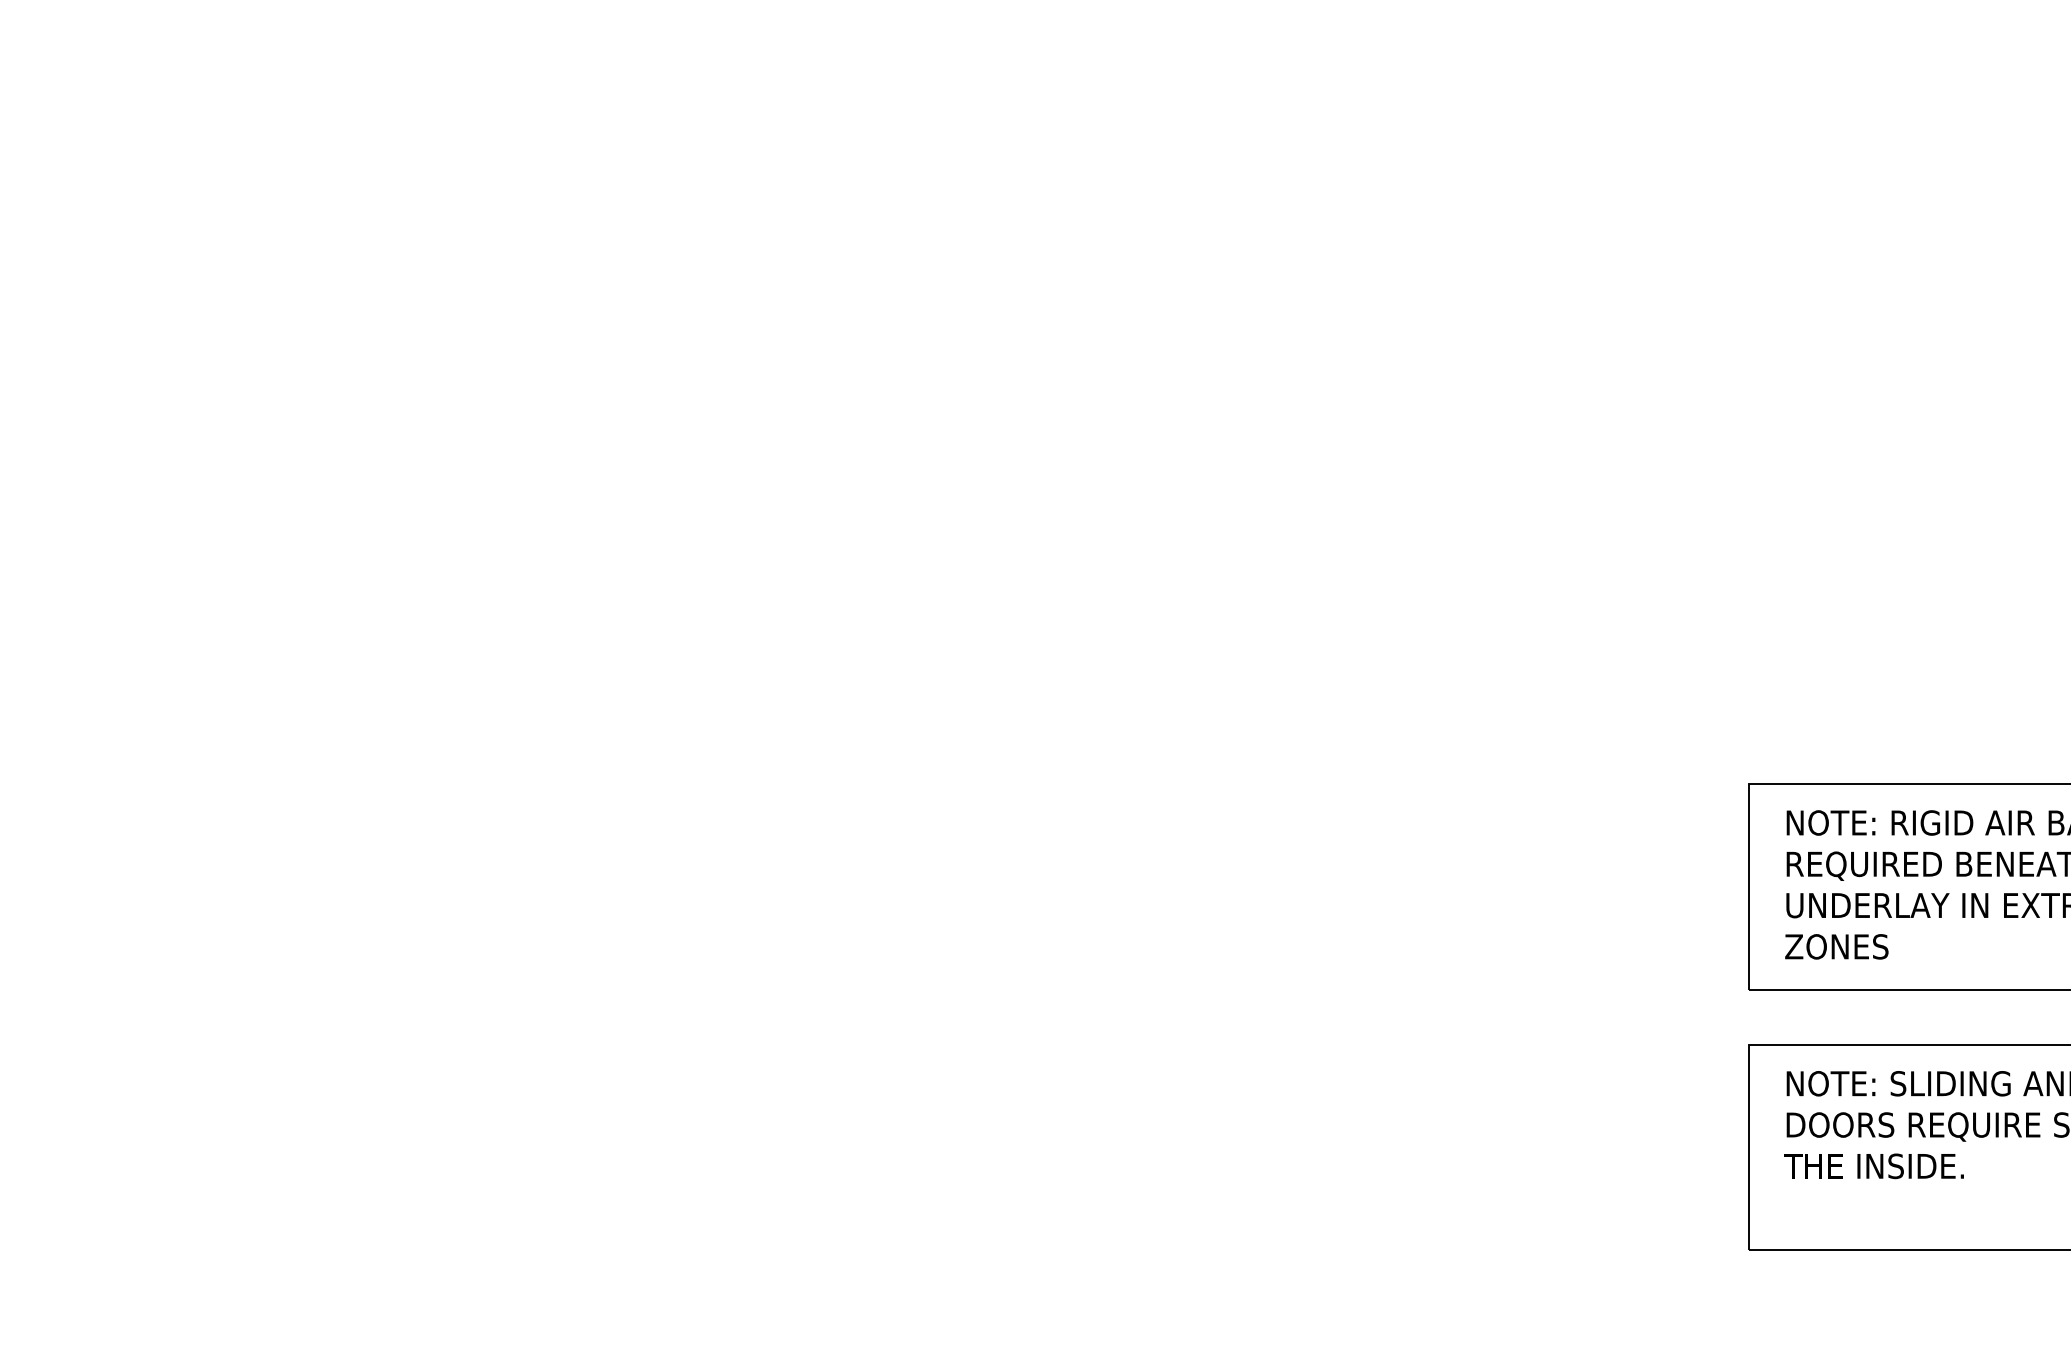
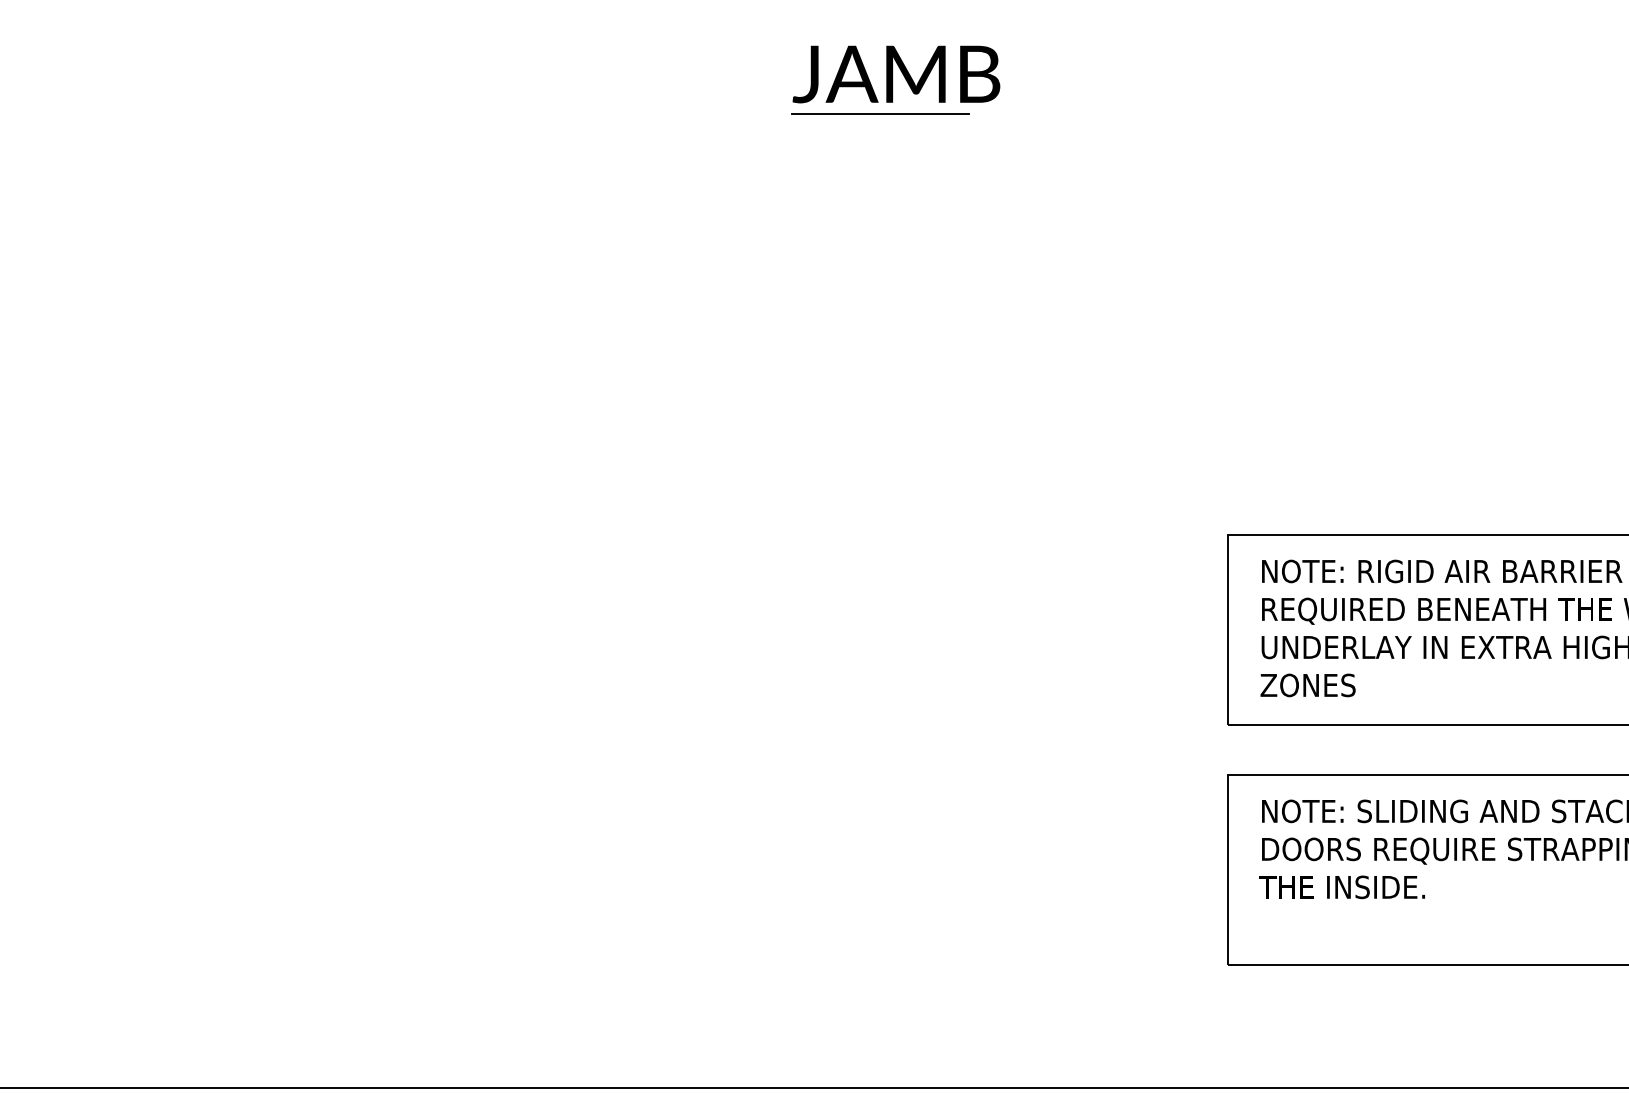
part: (1388, 288) -> (895, 79), added

